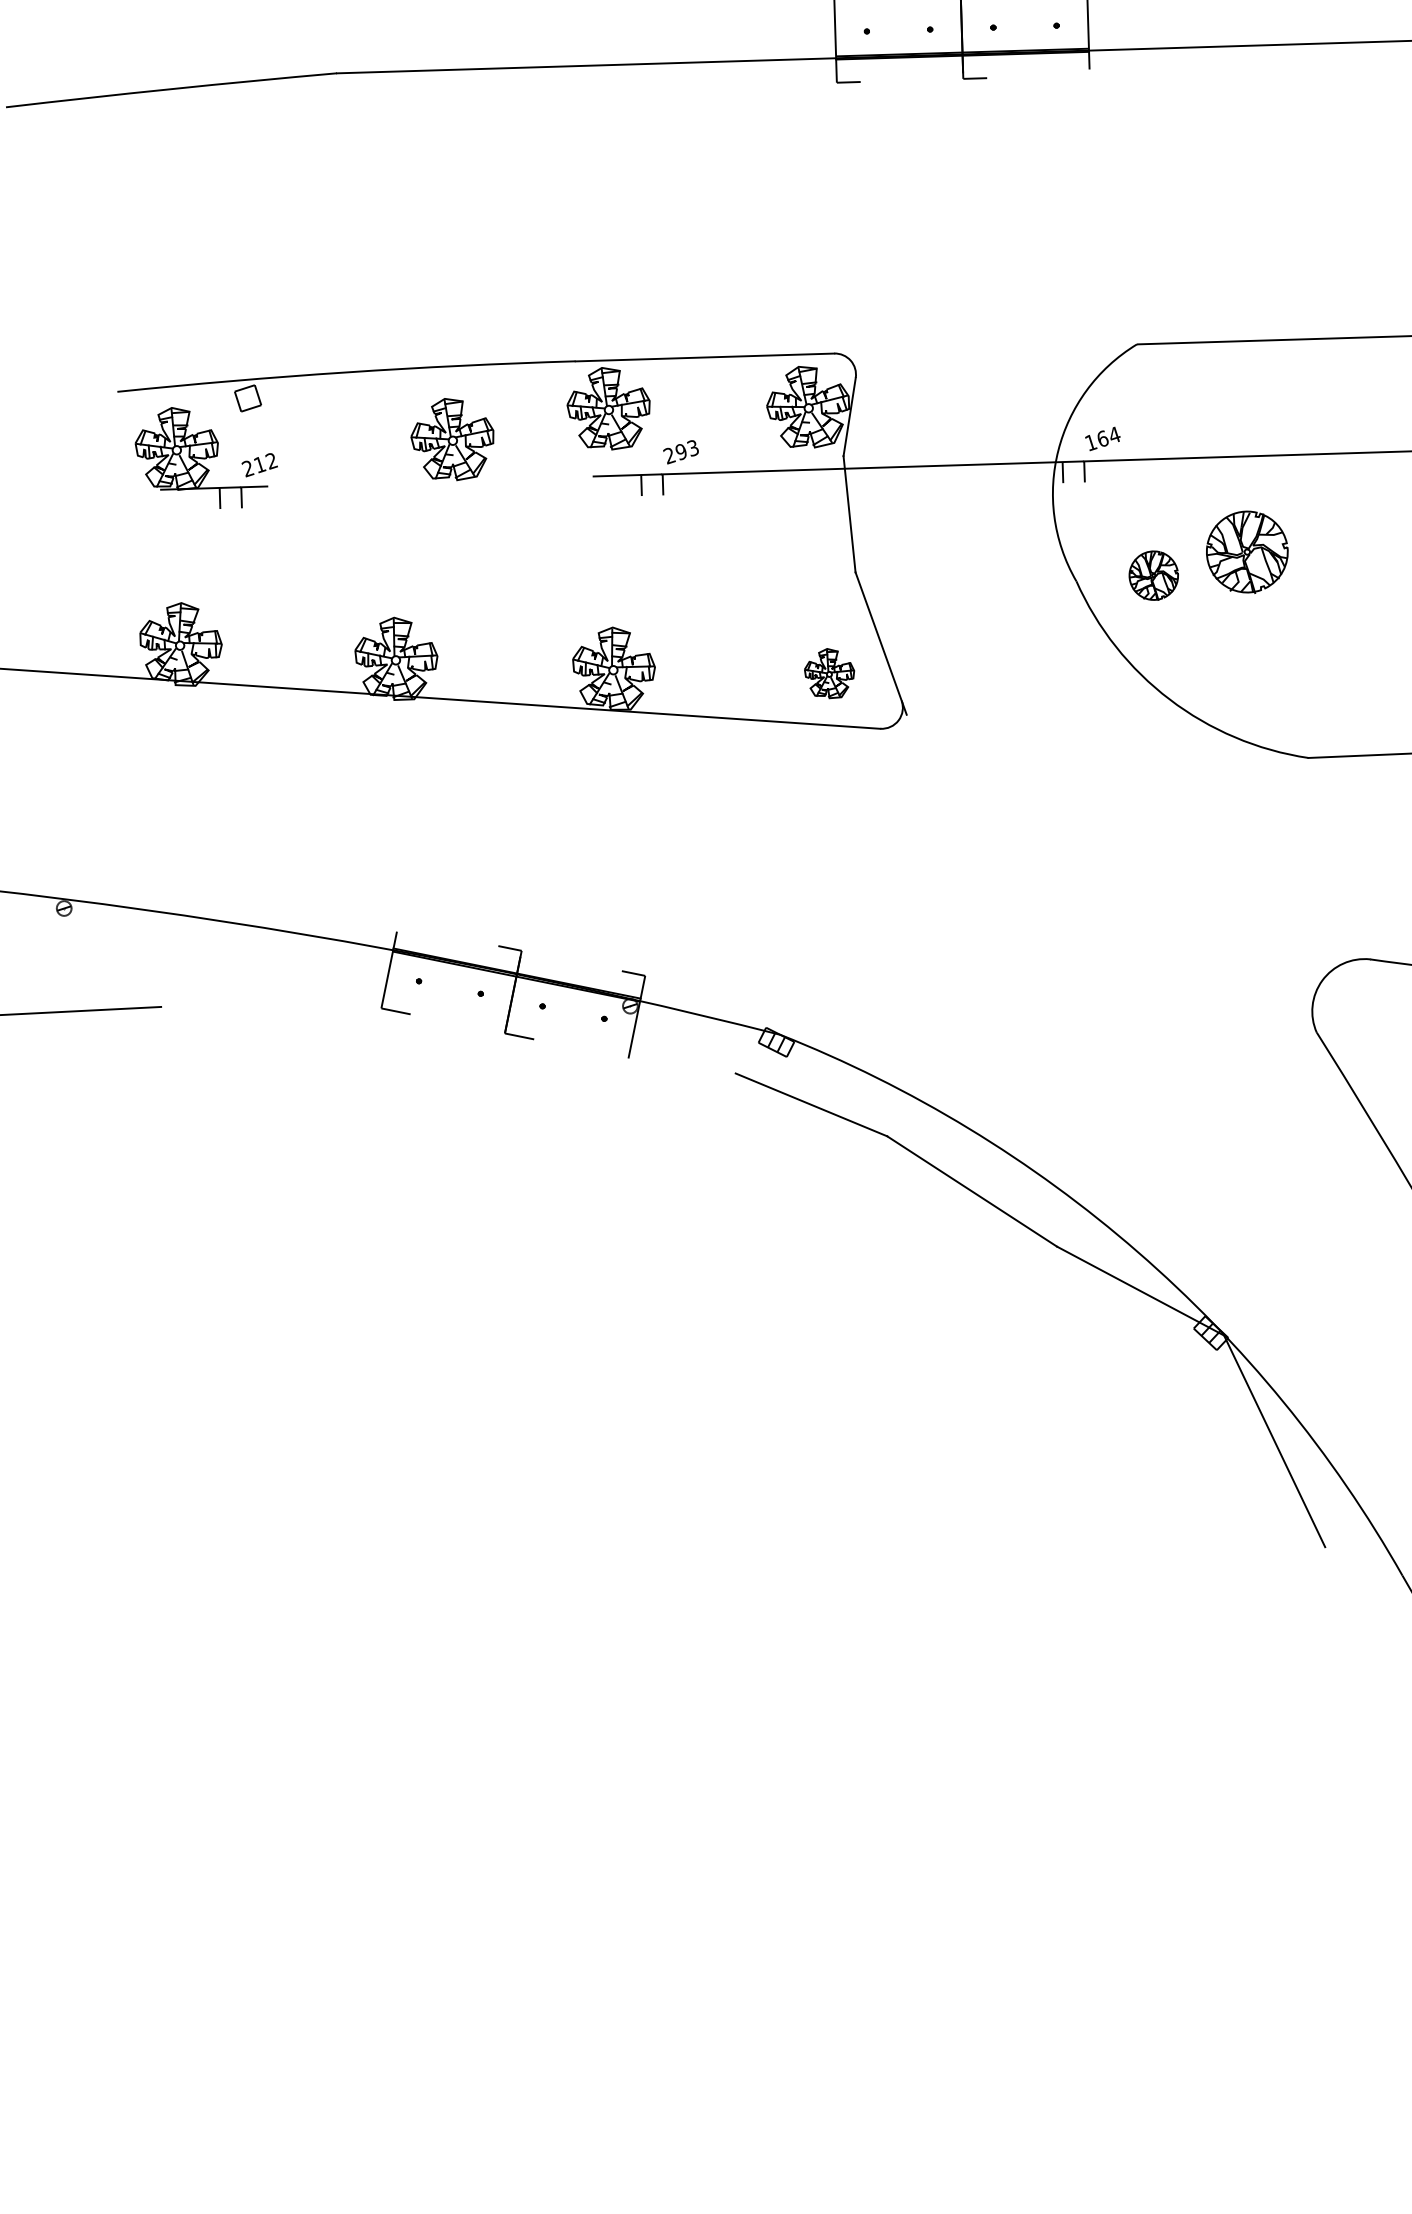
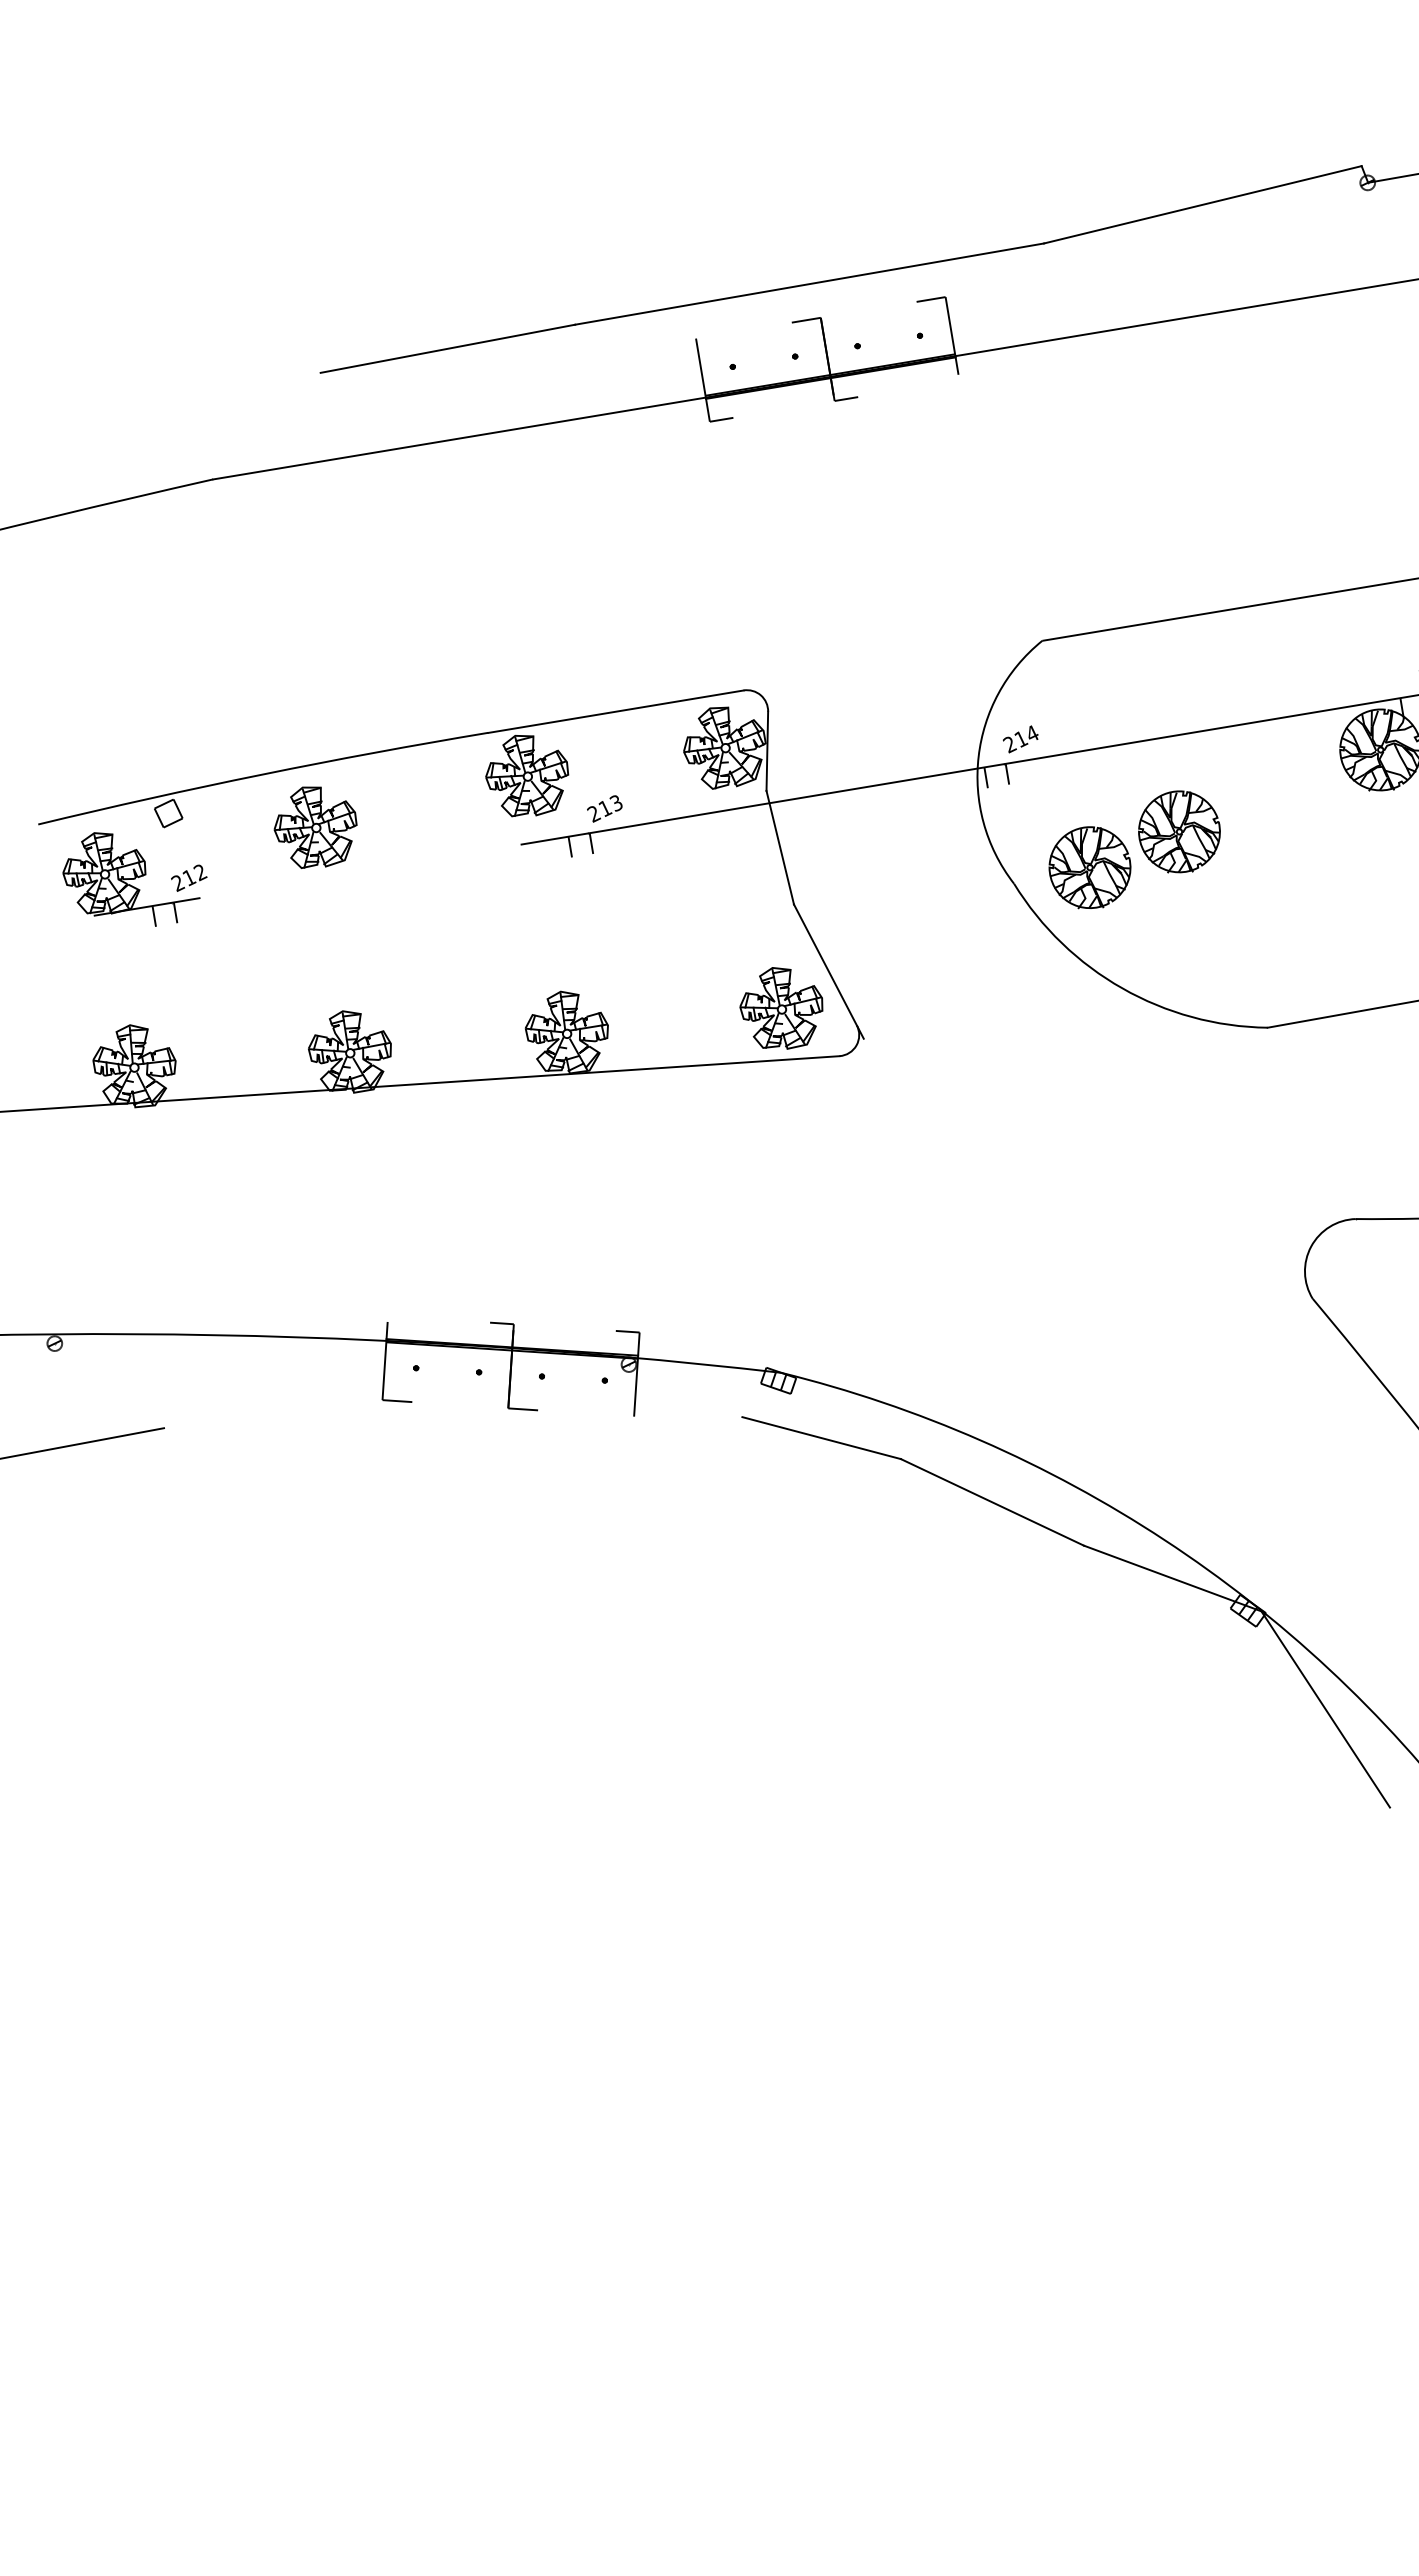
part: (452, 440) -> (315, 827), moved
text: (1096, 440) -> (1015, 741), 164 -> 214
text: (681, 451) -> (605, 808), 293 -> 213
part: (1153, 575) -> (1089, 867), size x1.67
part: (829, 673) -> (781, 1008), size x1.67

